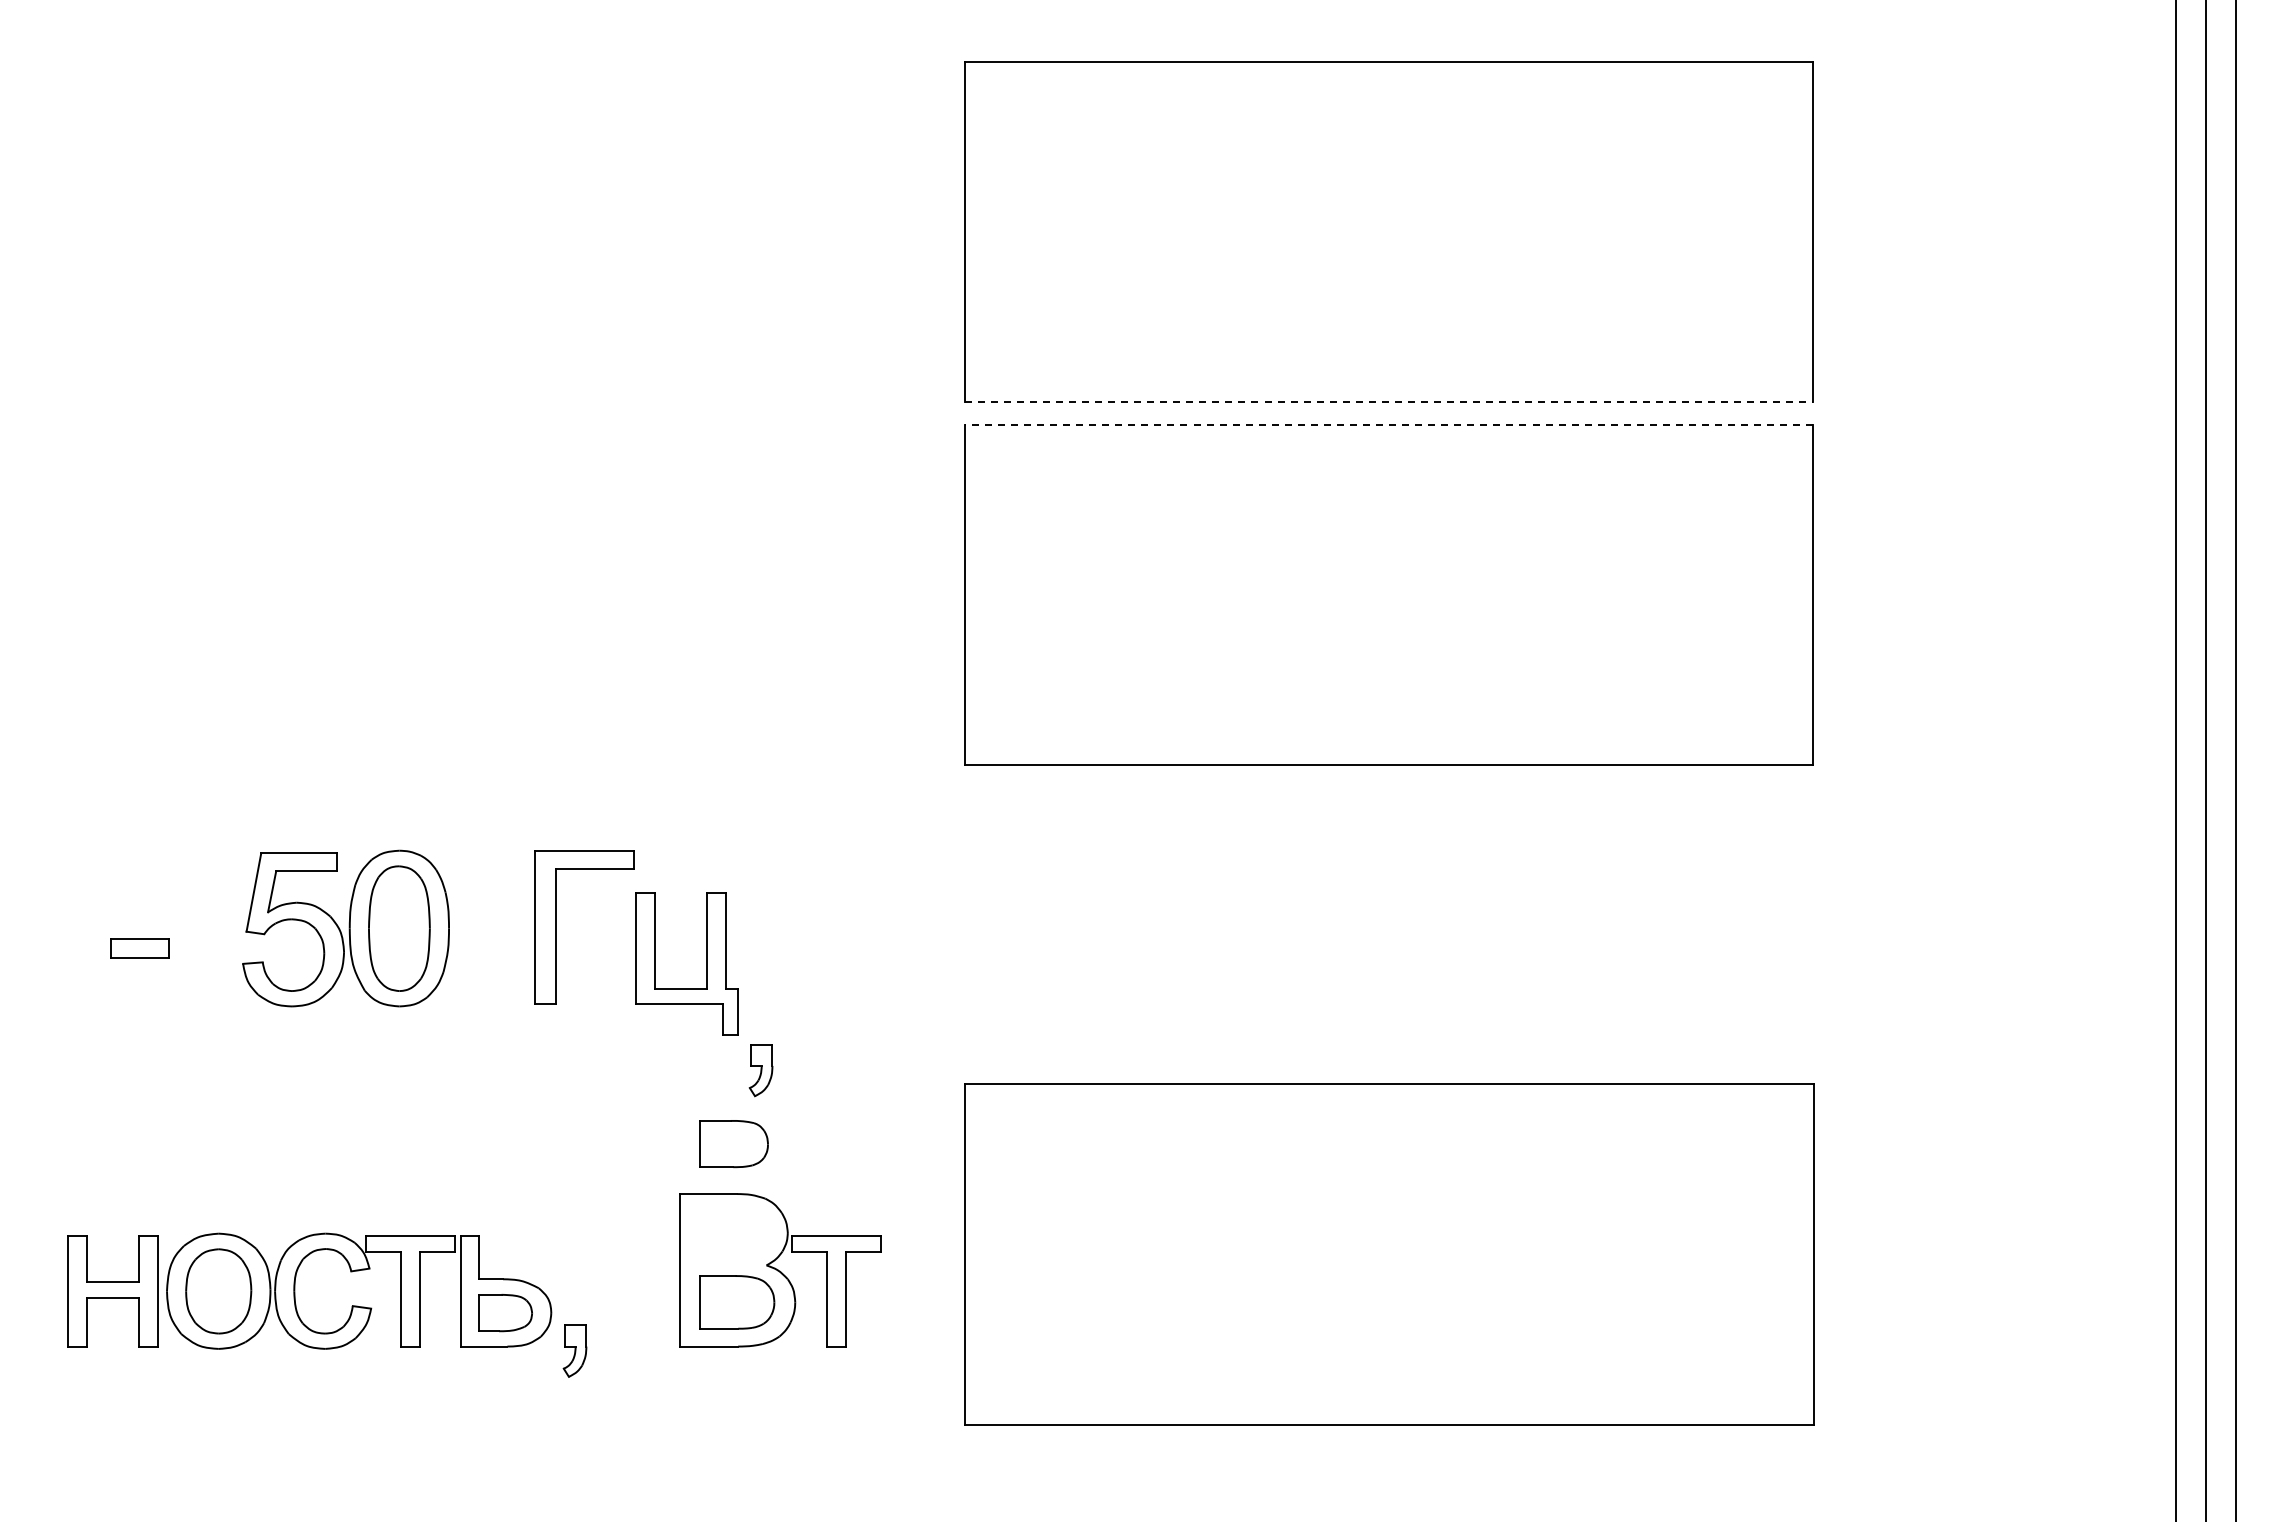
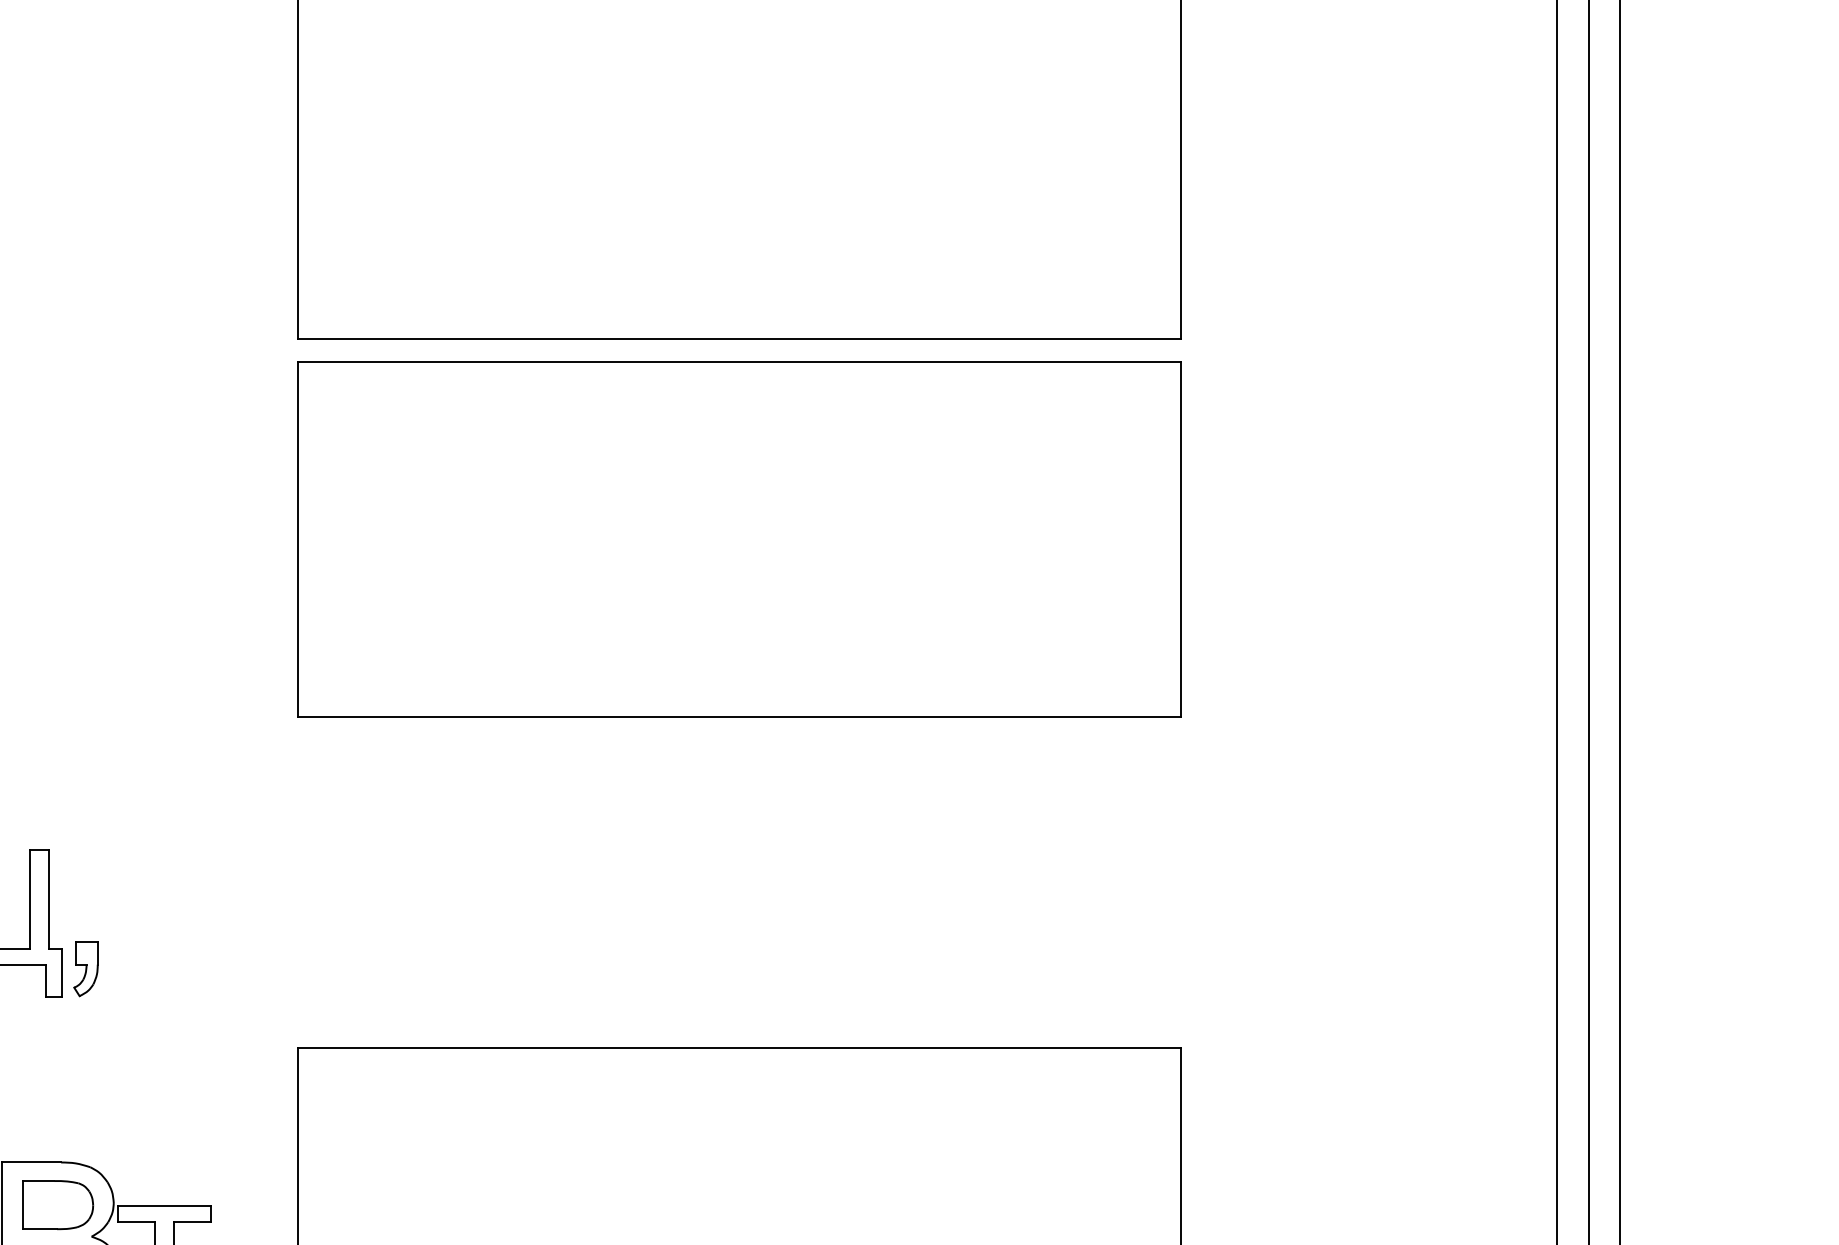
line: (1389, 402) -> (739, 339), dashed -> solid
line: (1388, 424) -> (738, 361), dashed -> solid
part: (760, 1070) -> (85, 969), moved
part: (733, 1144) -> (57, 1205), moved

